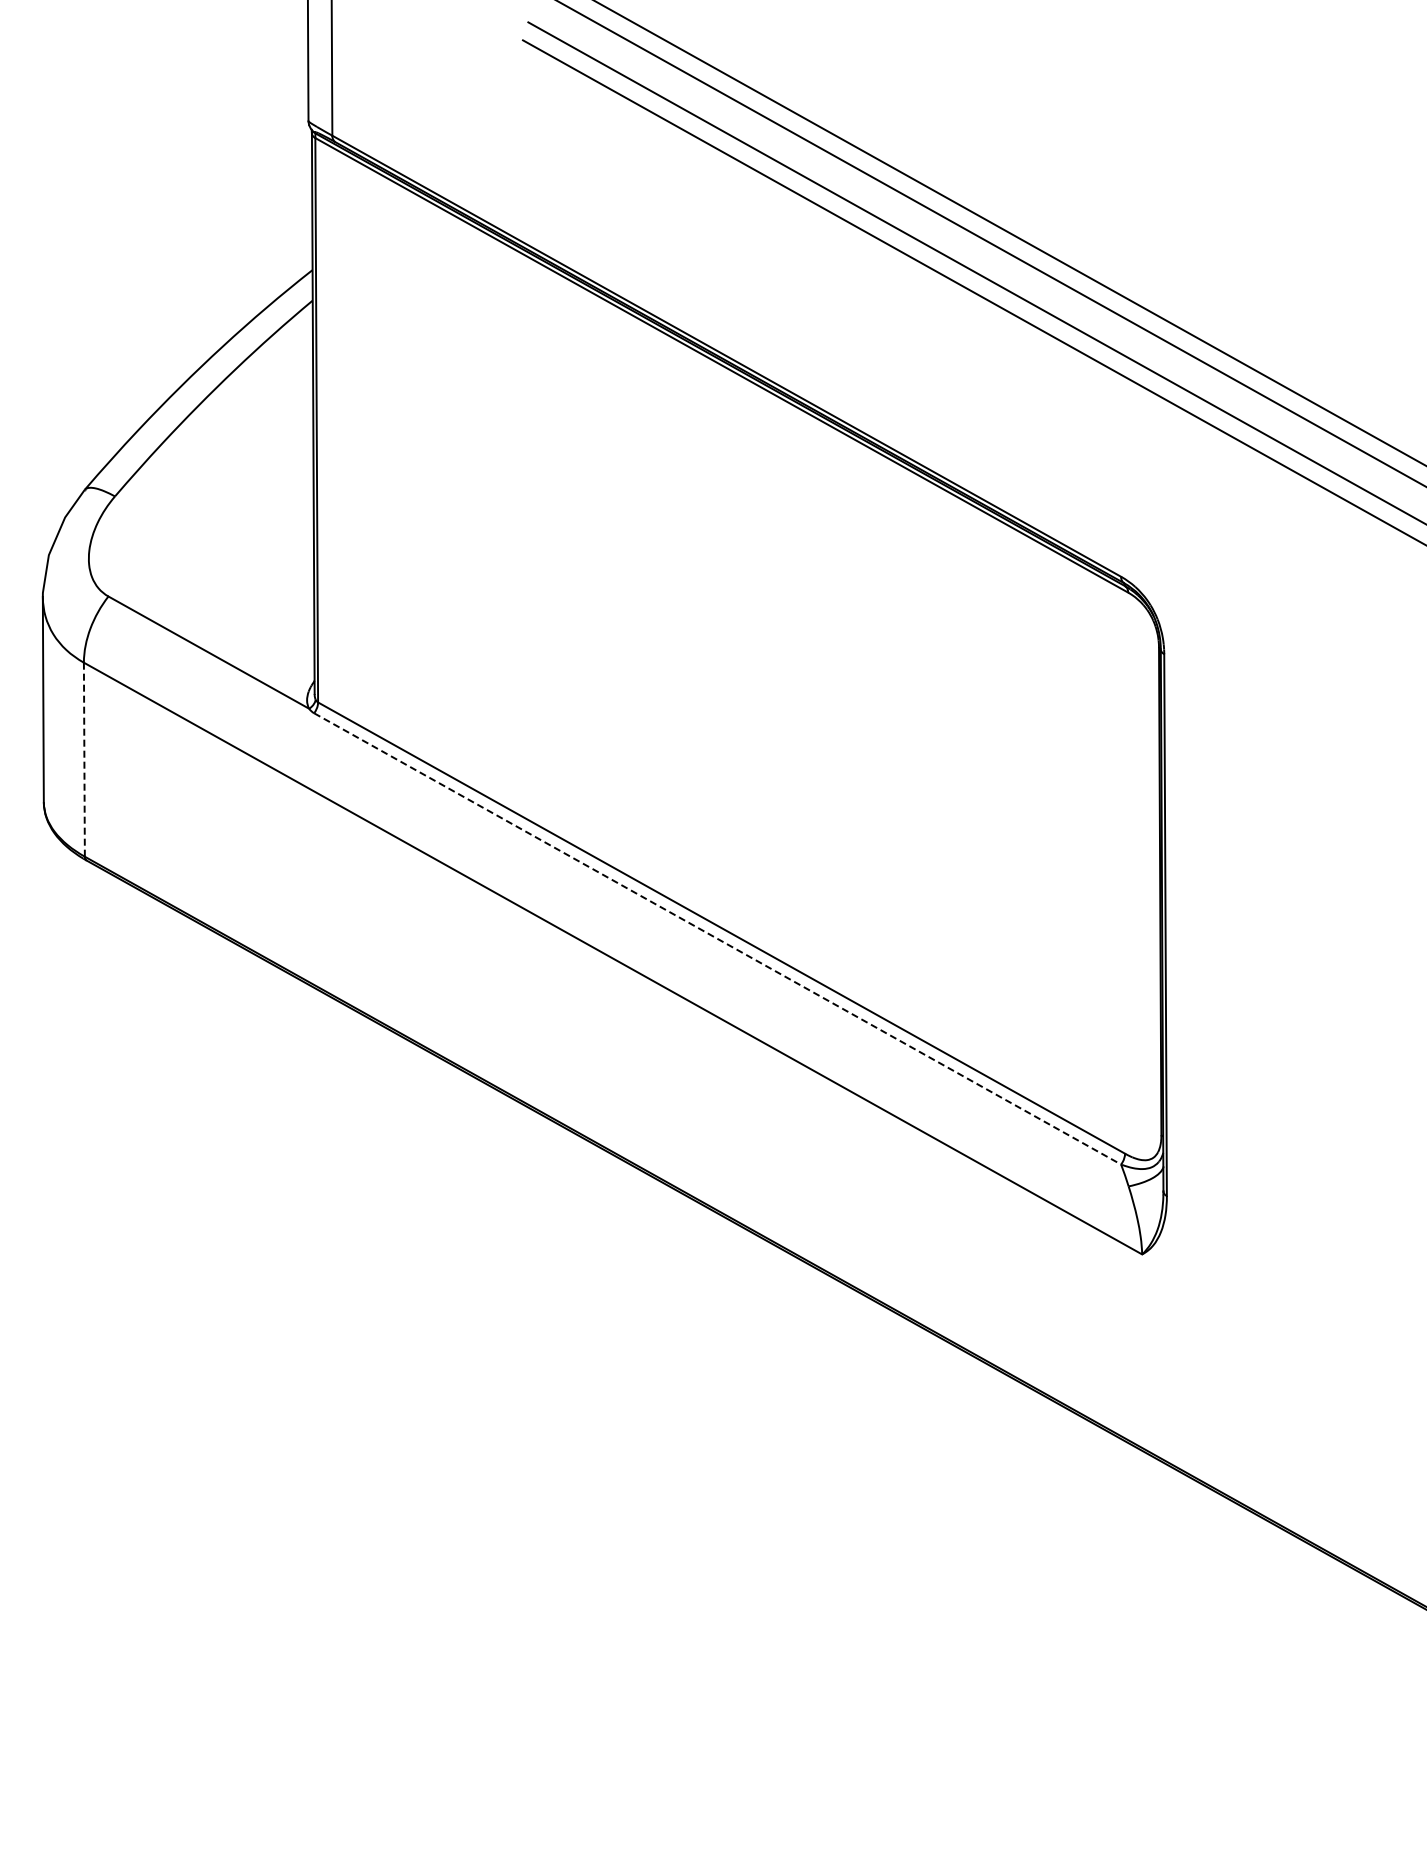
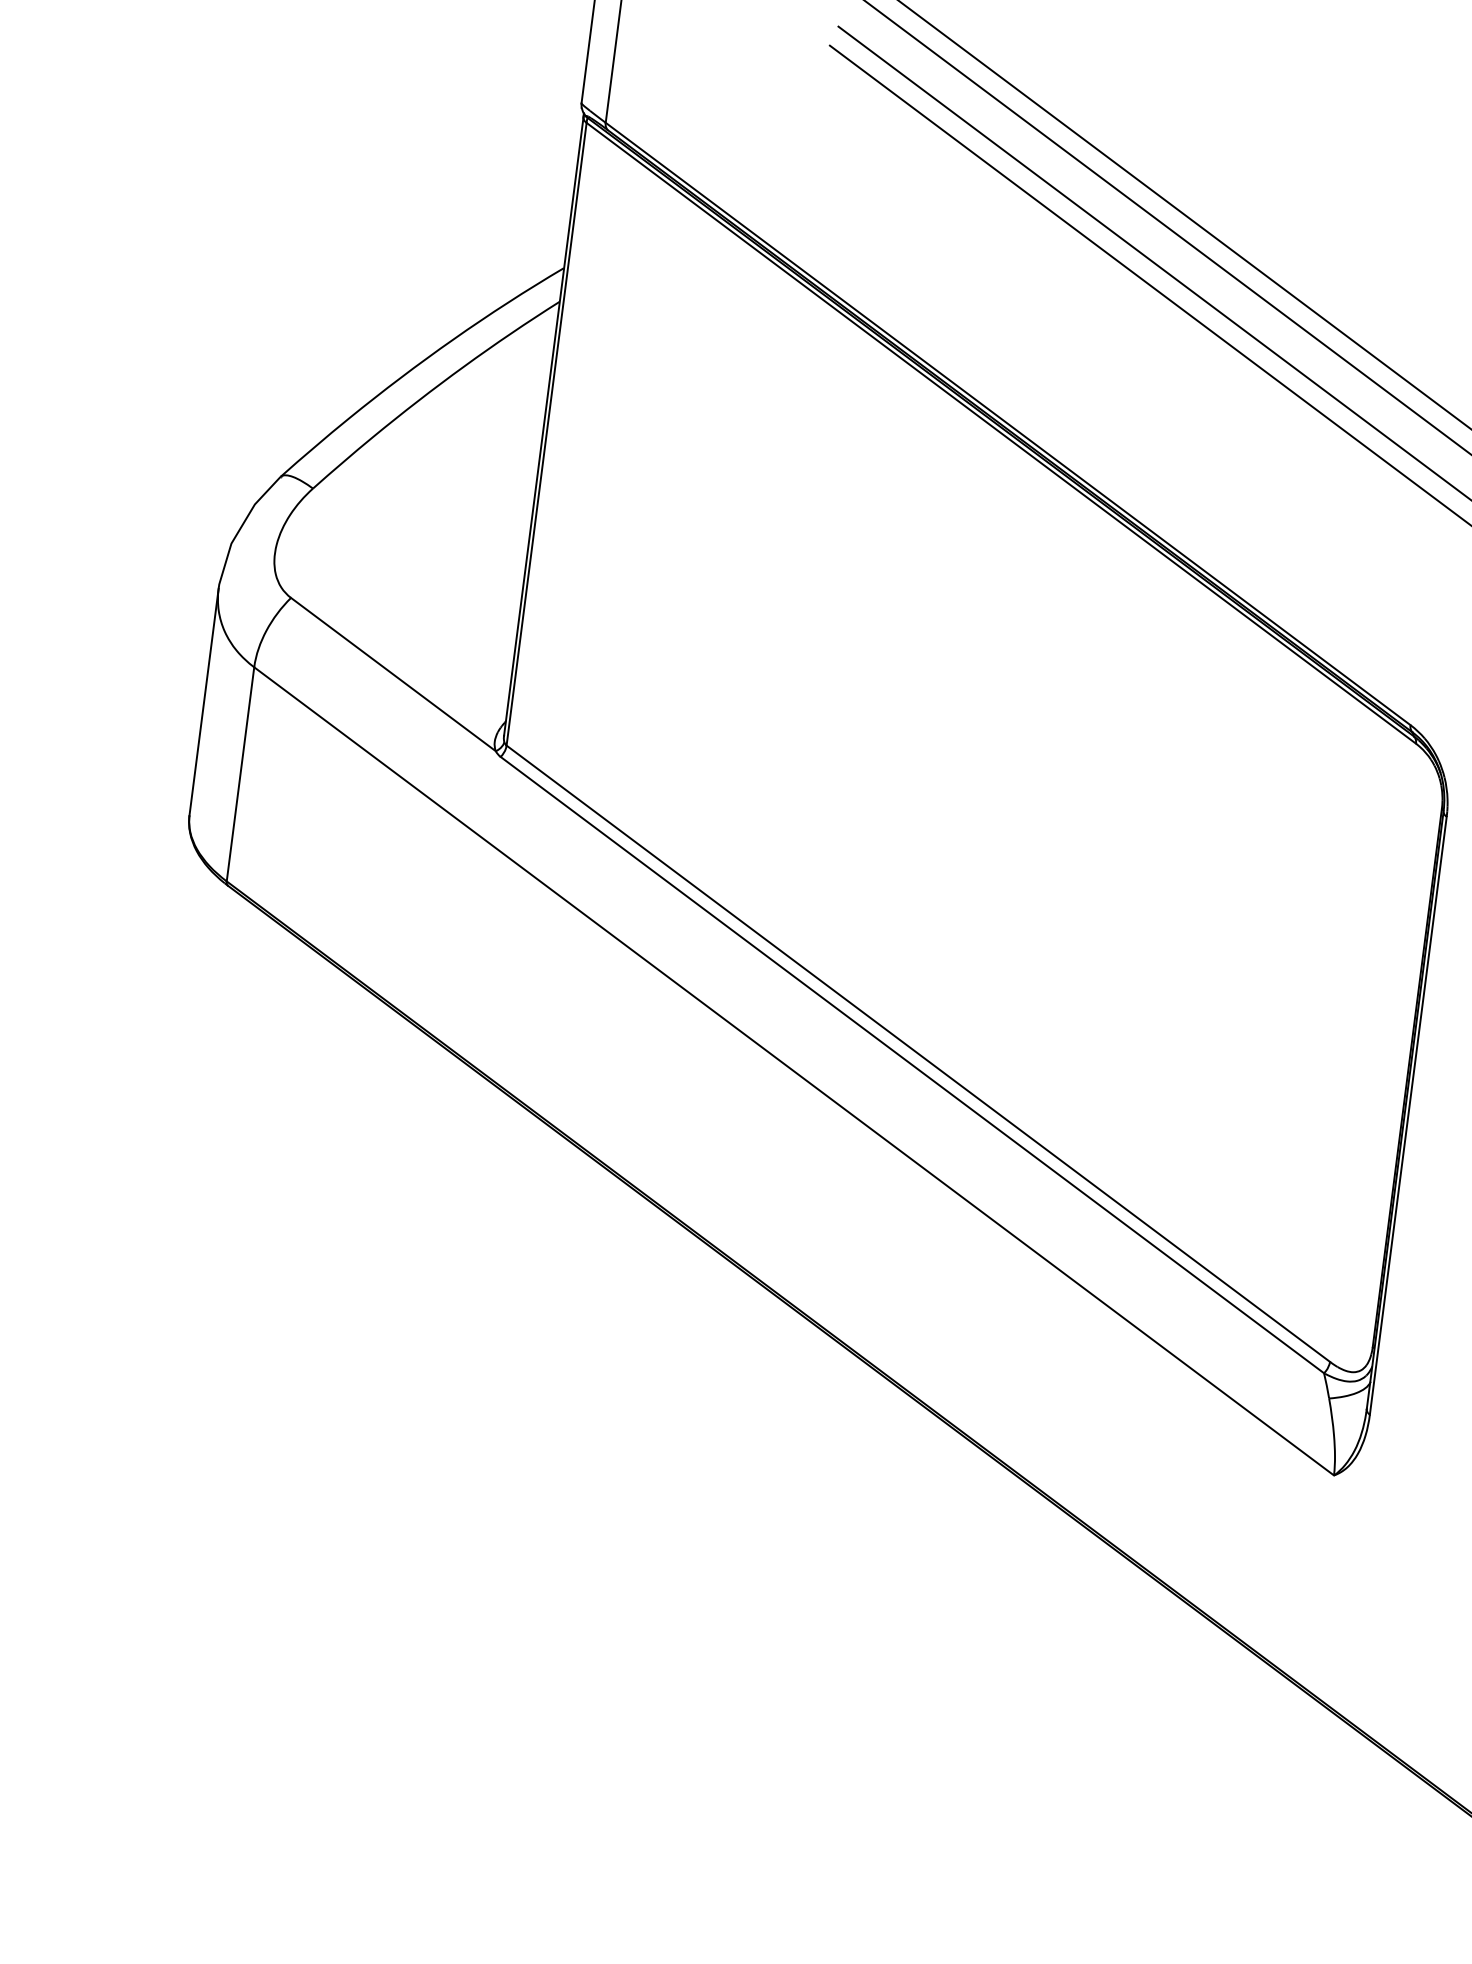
line: (84, 760) -> (240, 775), dashed -> solid
line: (718, 939) -> (913, 1065), dashed -> solid

